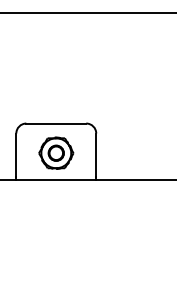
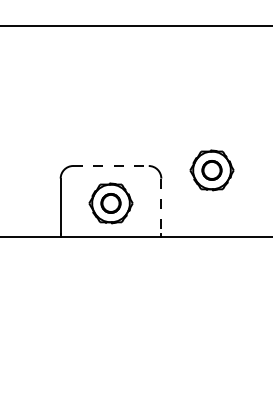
line: (56, 123) -> (111, 166), solid -> dashed
part: (136, 127) -> (211, 170), added
line: (96, 155) -> (161, 206), solid -> dashed

